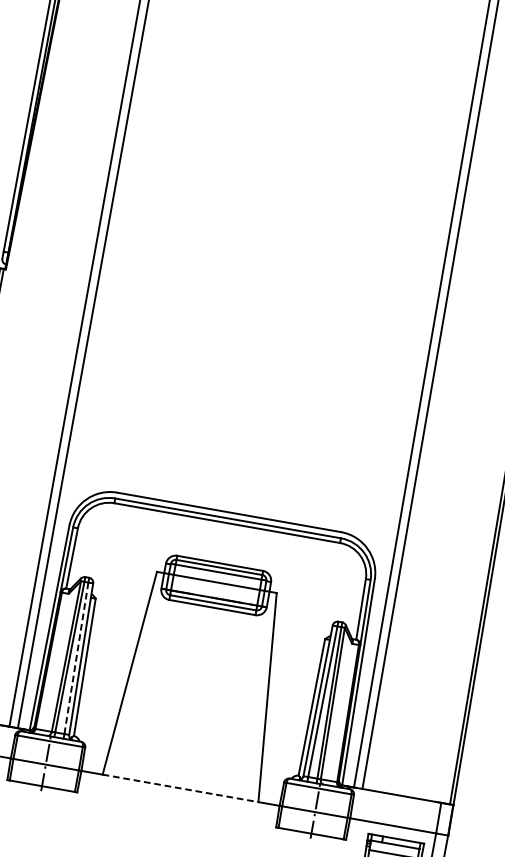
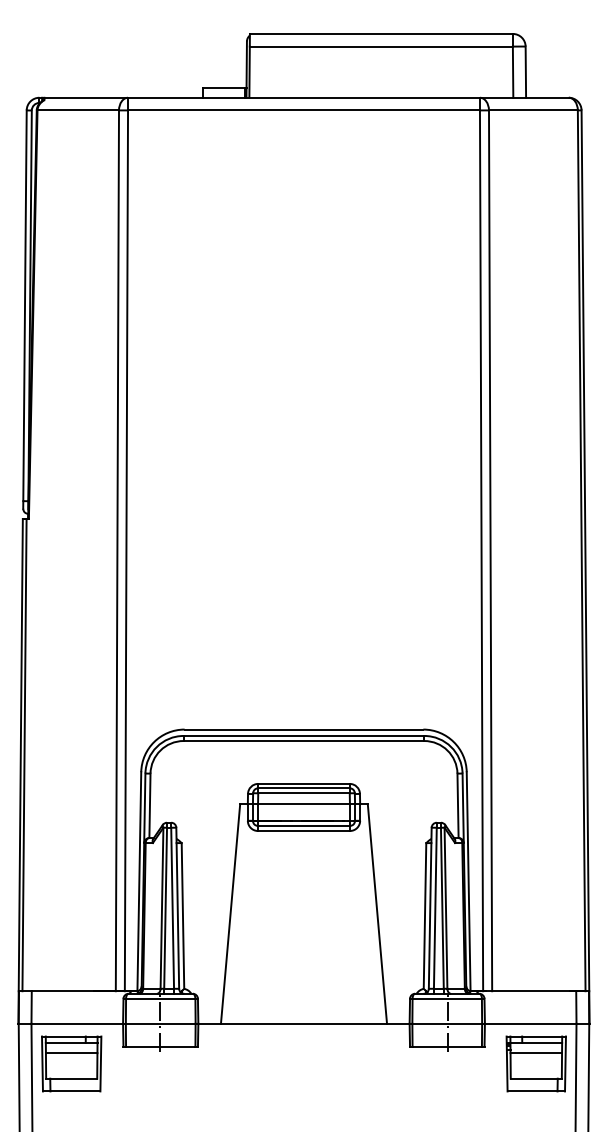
line: (76, 658) -> (172, 908), dashed -> solid
line: (181, 788) -> (304, 1023), dashed -> solid

